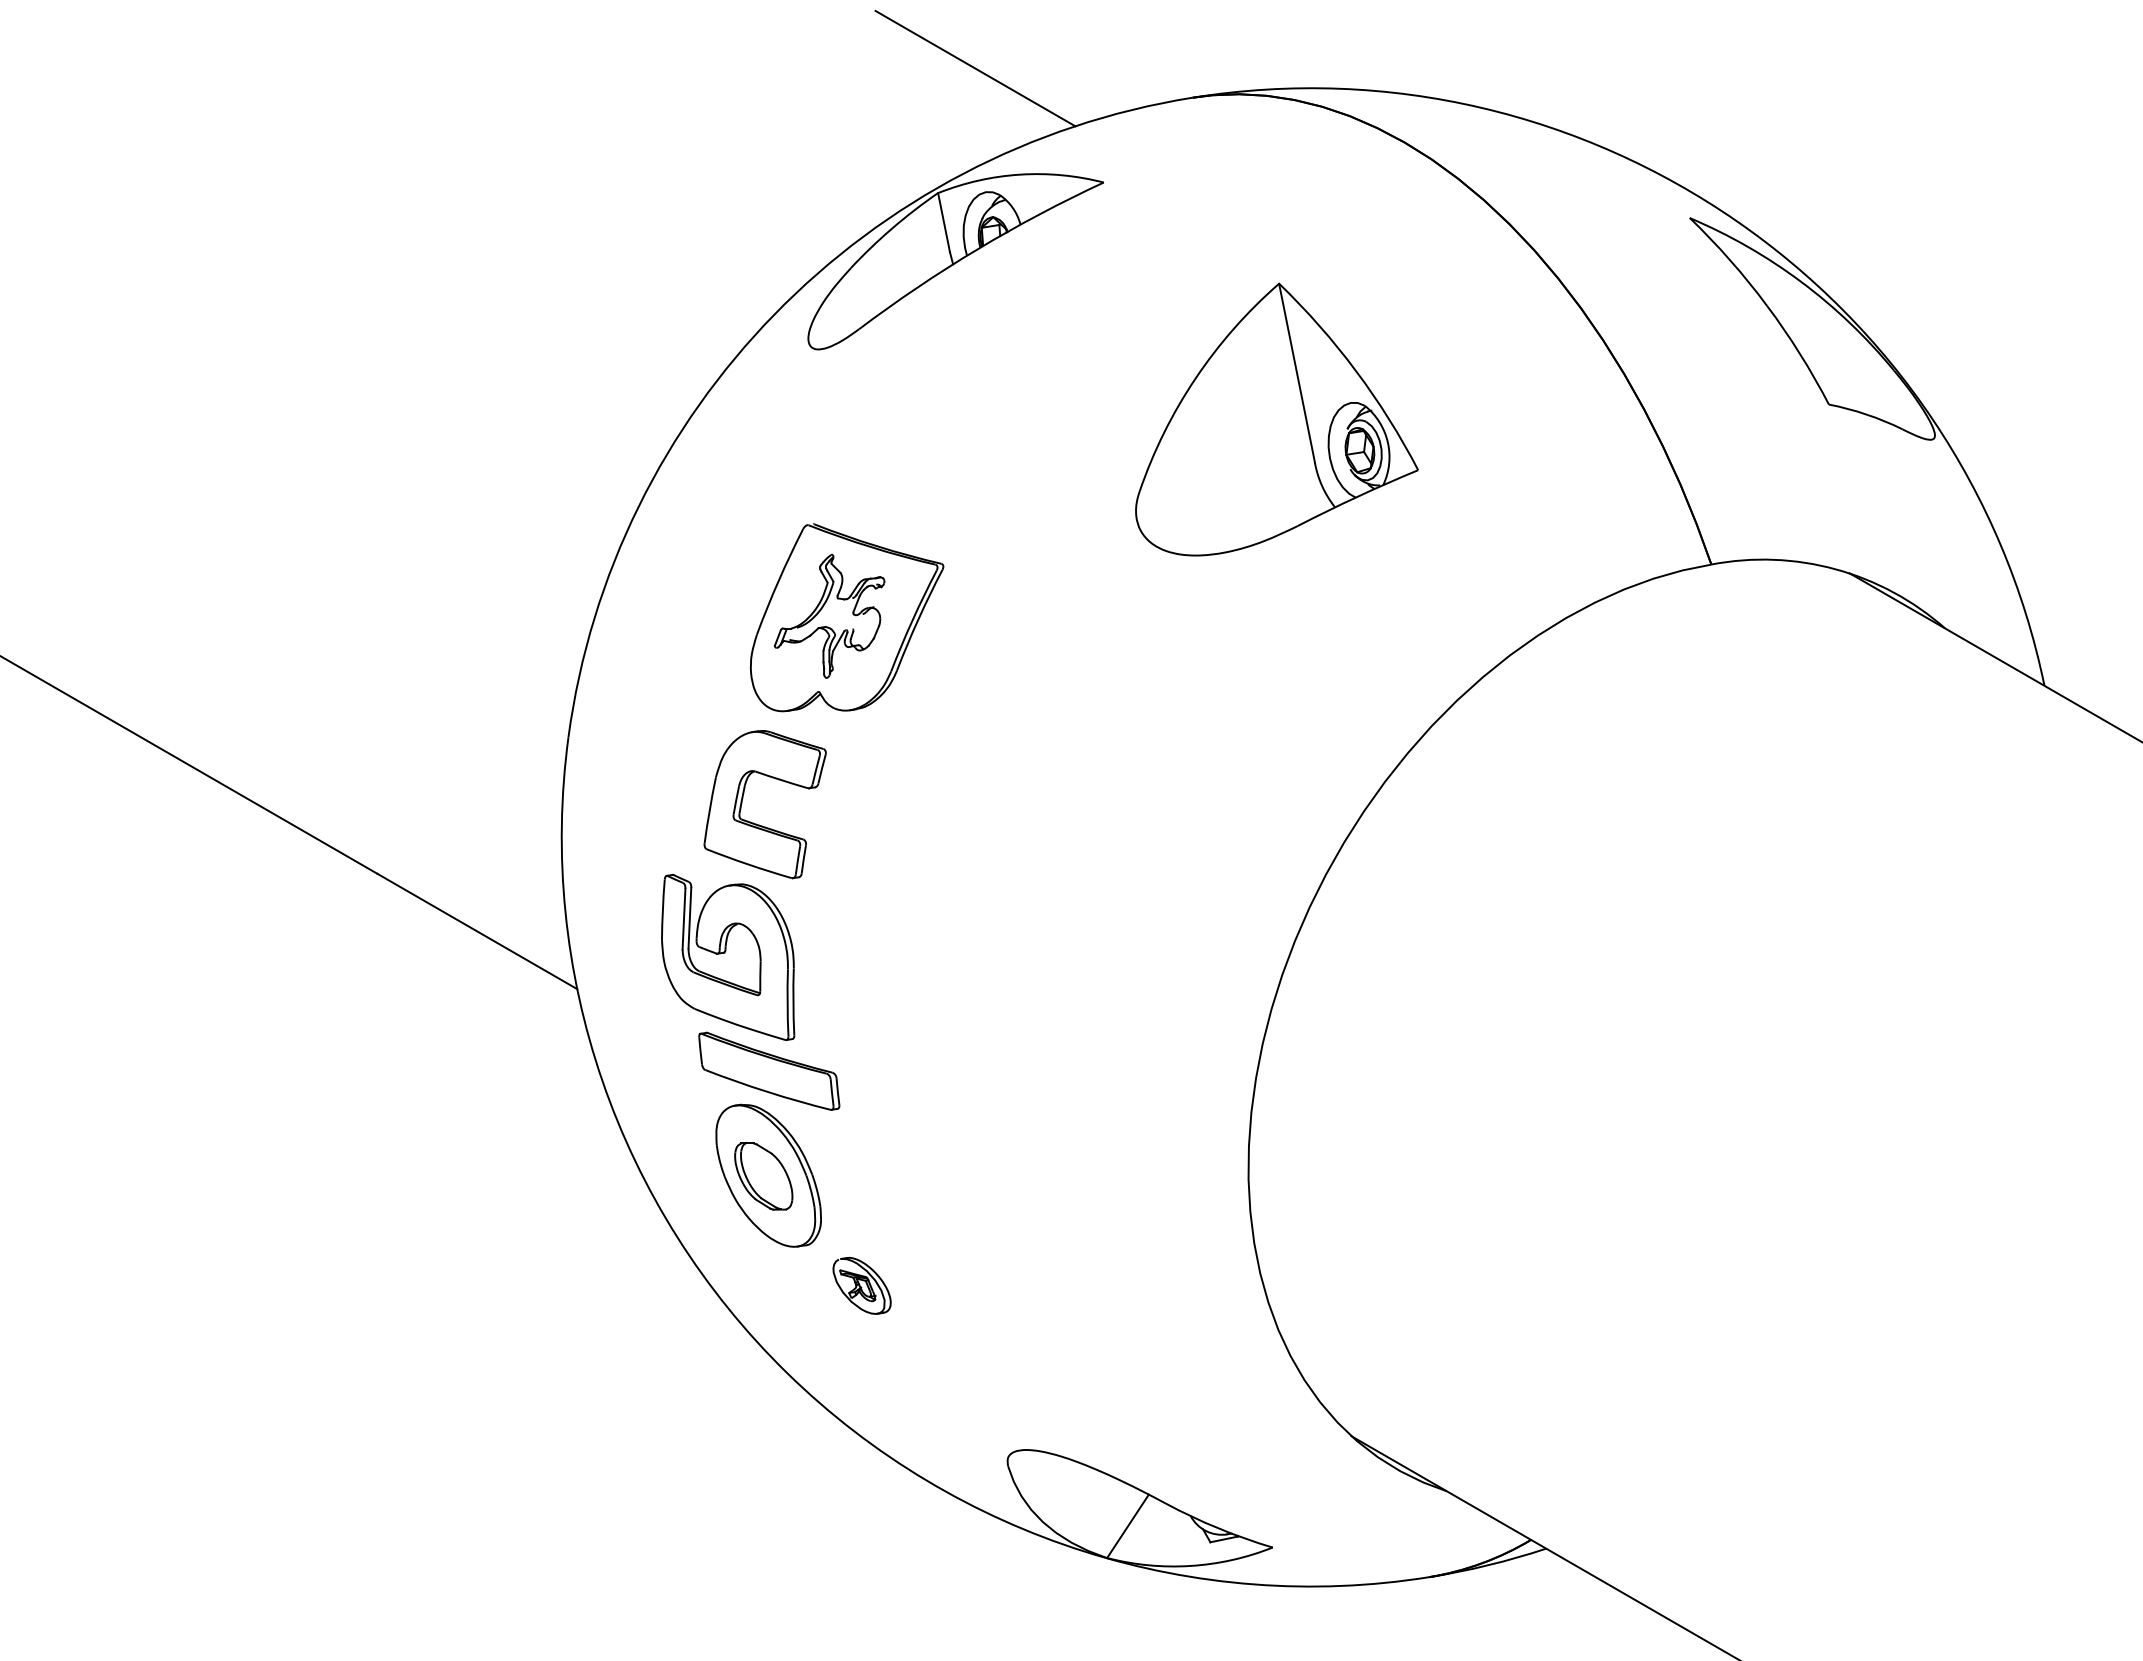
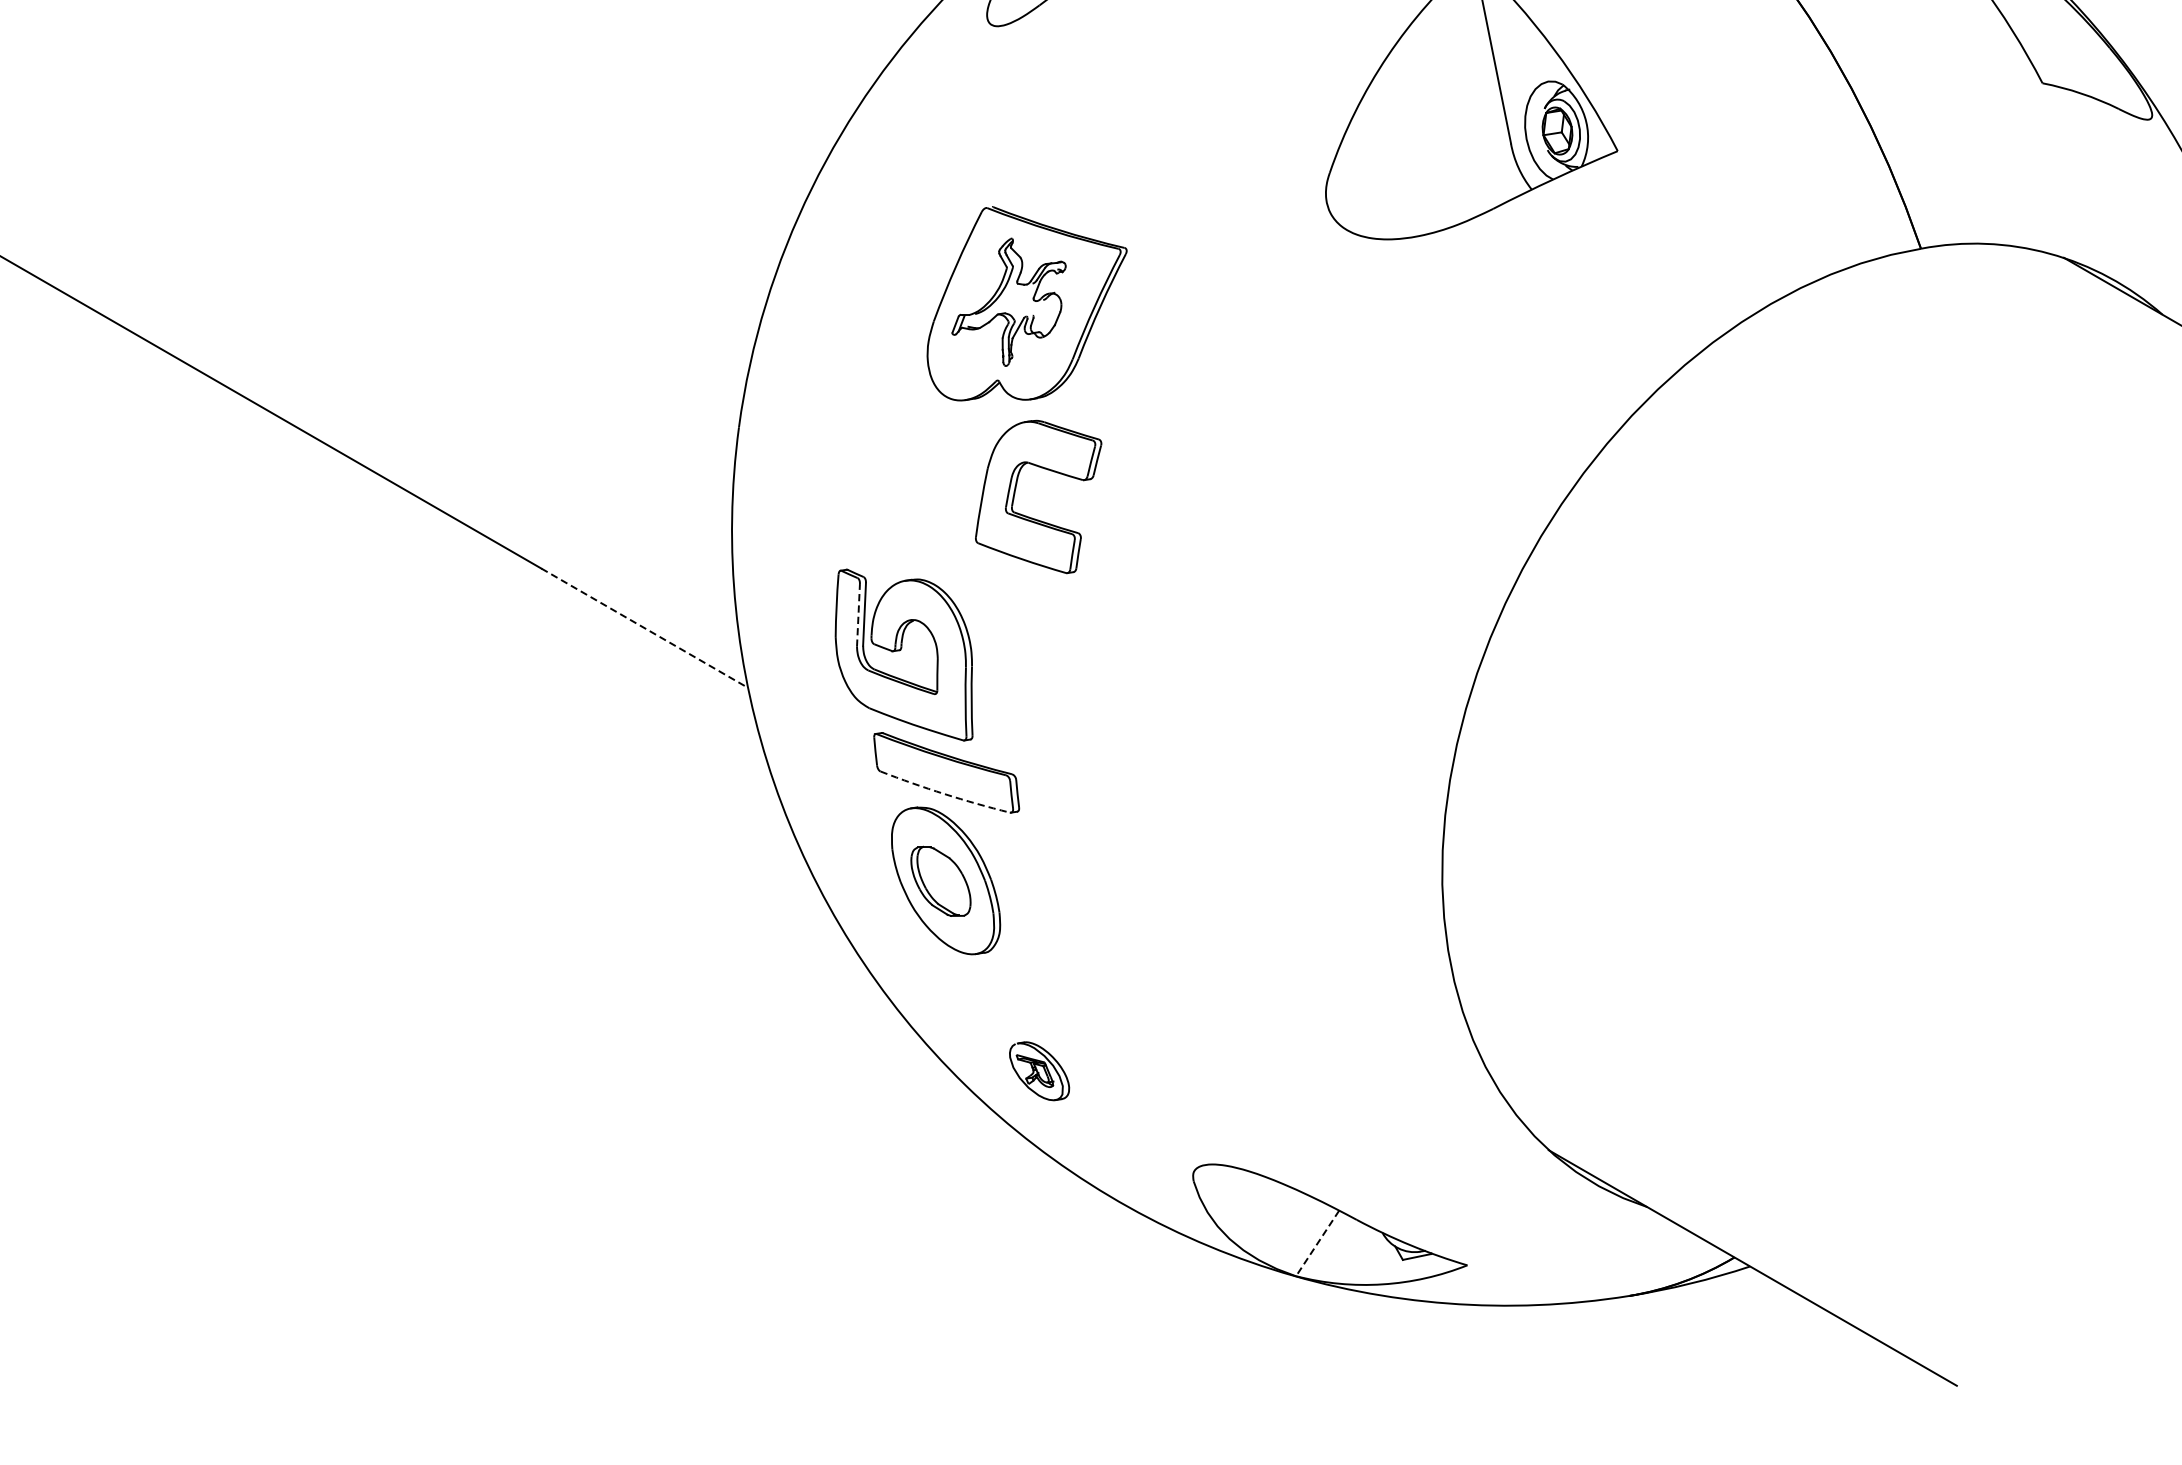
part: (756, 823) -> (1029, 516), moved
line: (684, 918) -> (858, 614), solid -> dashed
line: (477, 931) -> (644, 628), solid -> dashed
arc: (767, 1091) -> (944, 793), solid -> dashed
part: (861, 1285) -> (1038, 1070), moved
line: (1127, 1526) -> (1317, 1243), solid -> dashed

